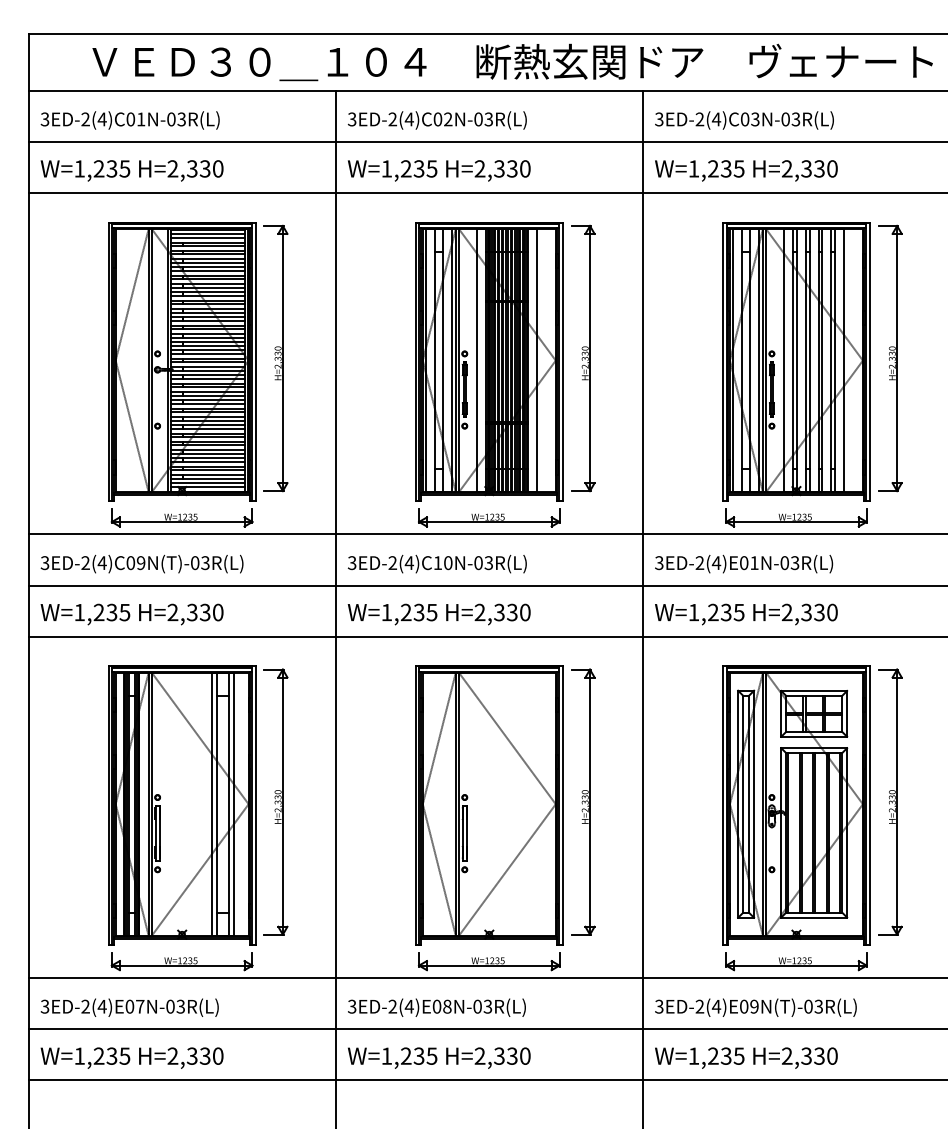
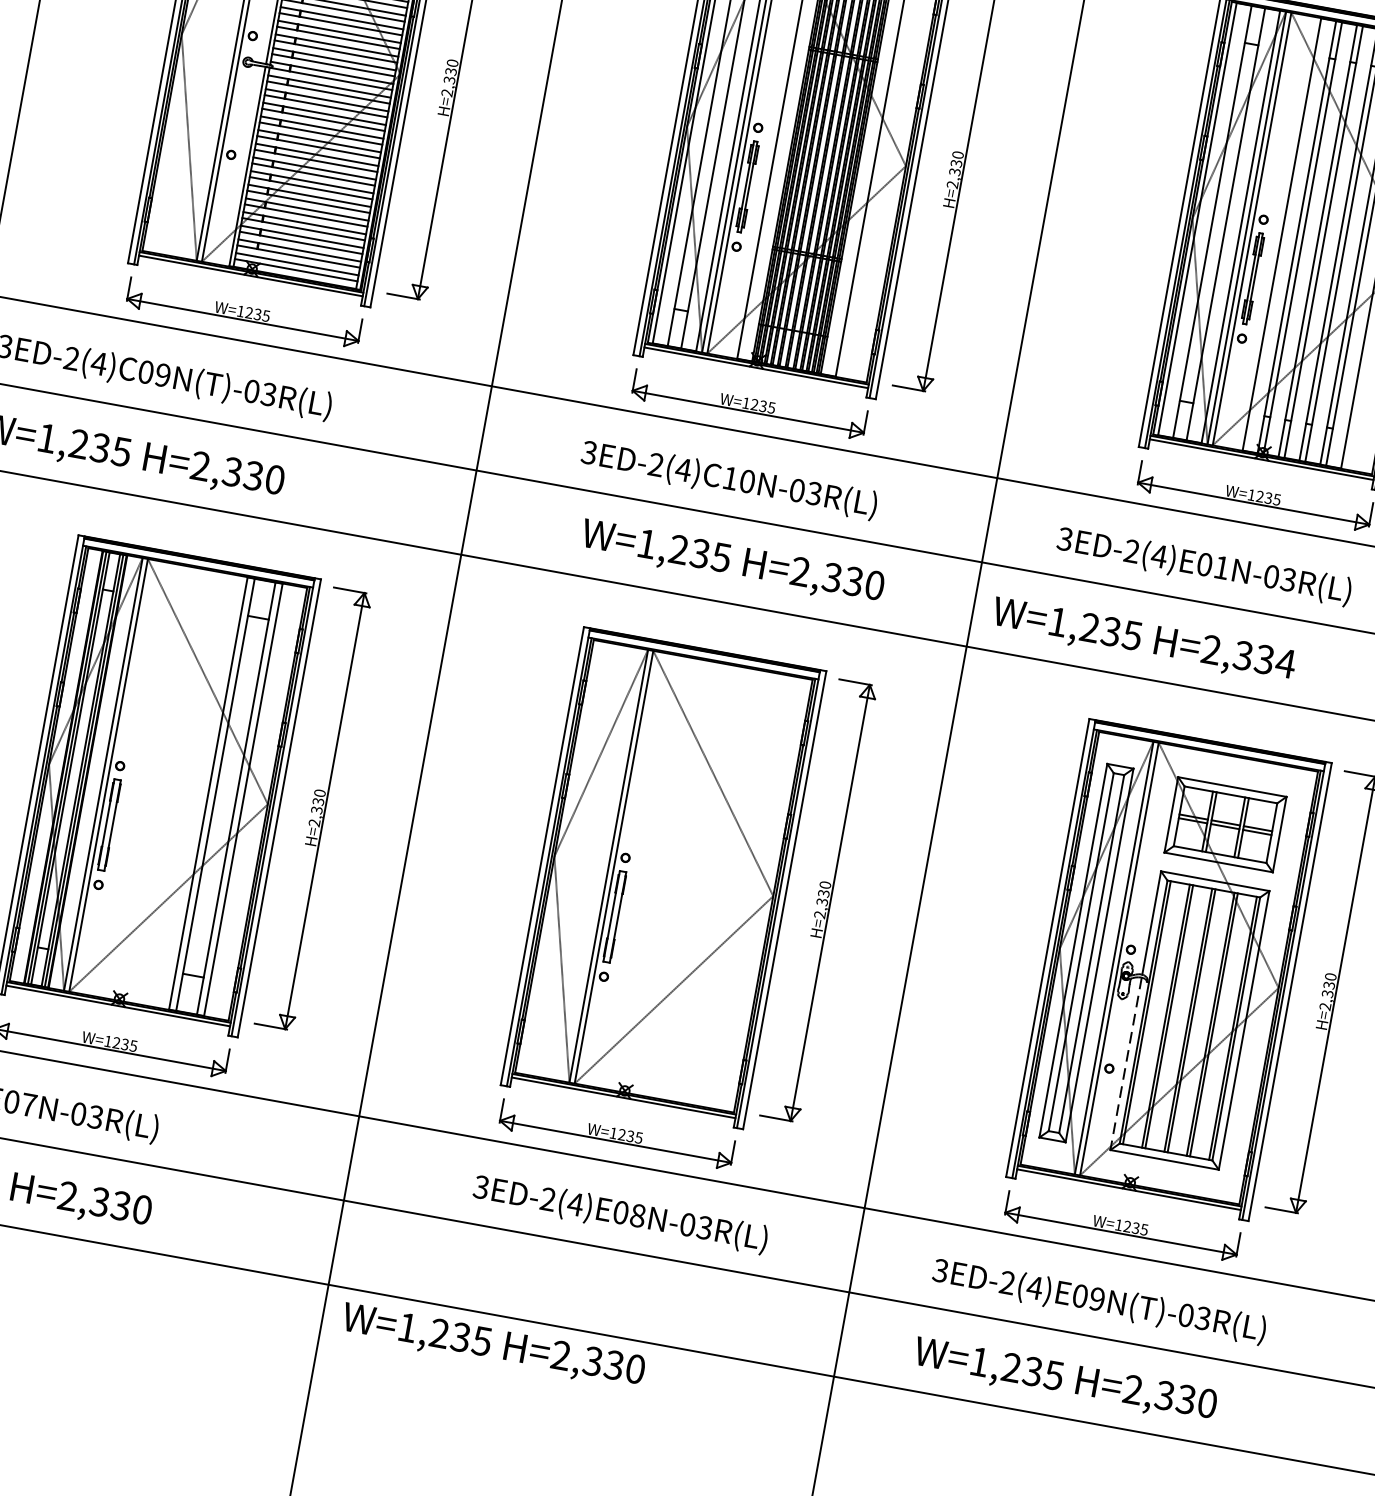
text: (437, 563) -> (729, 478), moved
text: (744, 563) -> (1205, 565), moved
text: (832, 612) -> (1285, 663), H=2,330 -> H=2,334
text: (438, 614) -> (731, 562), moved
line: (781, 865) -> (1126, 1064), solid -> dashed
text: (436, 1007) -> (619, 1213), moved
text: (755, 1007) -> (1098, 1300), moved
text: (439, 1057) -> (493, 1345), moved
text: (746, 1057) -> (1065, 1379), moved

